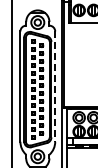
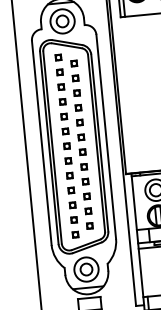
line: (55, 87) -> (106, 138), dashed -> solid

